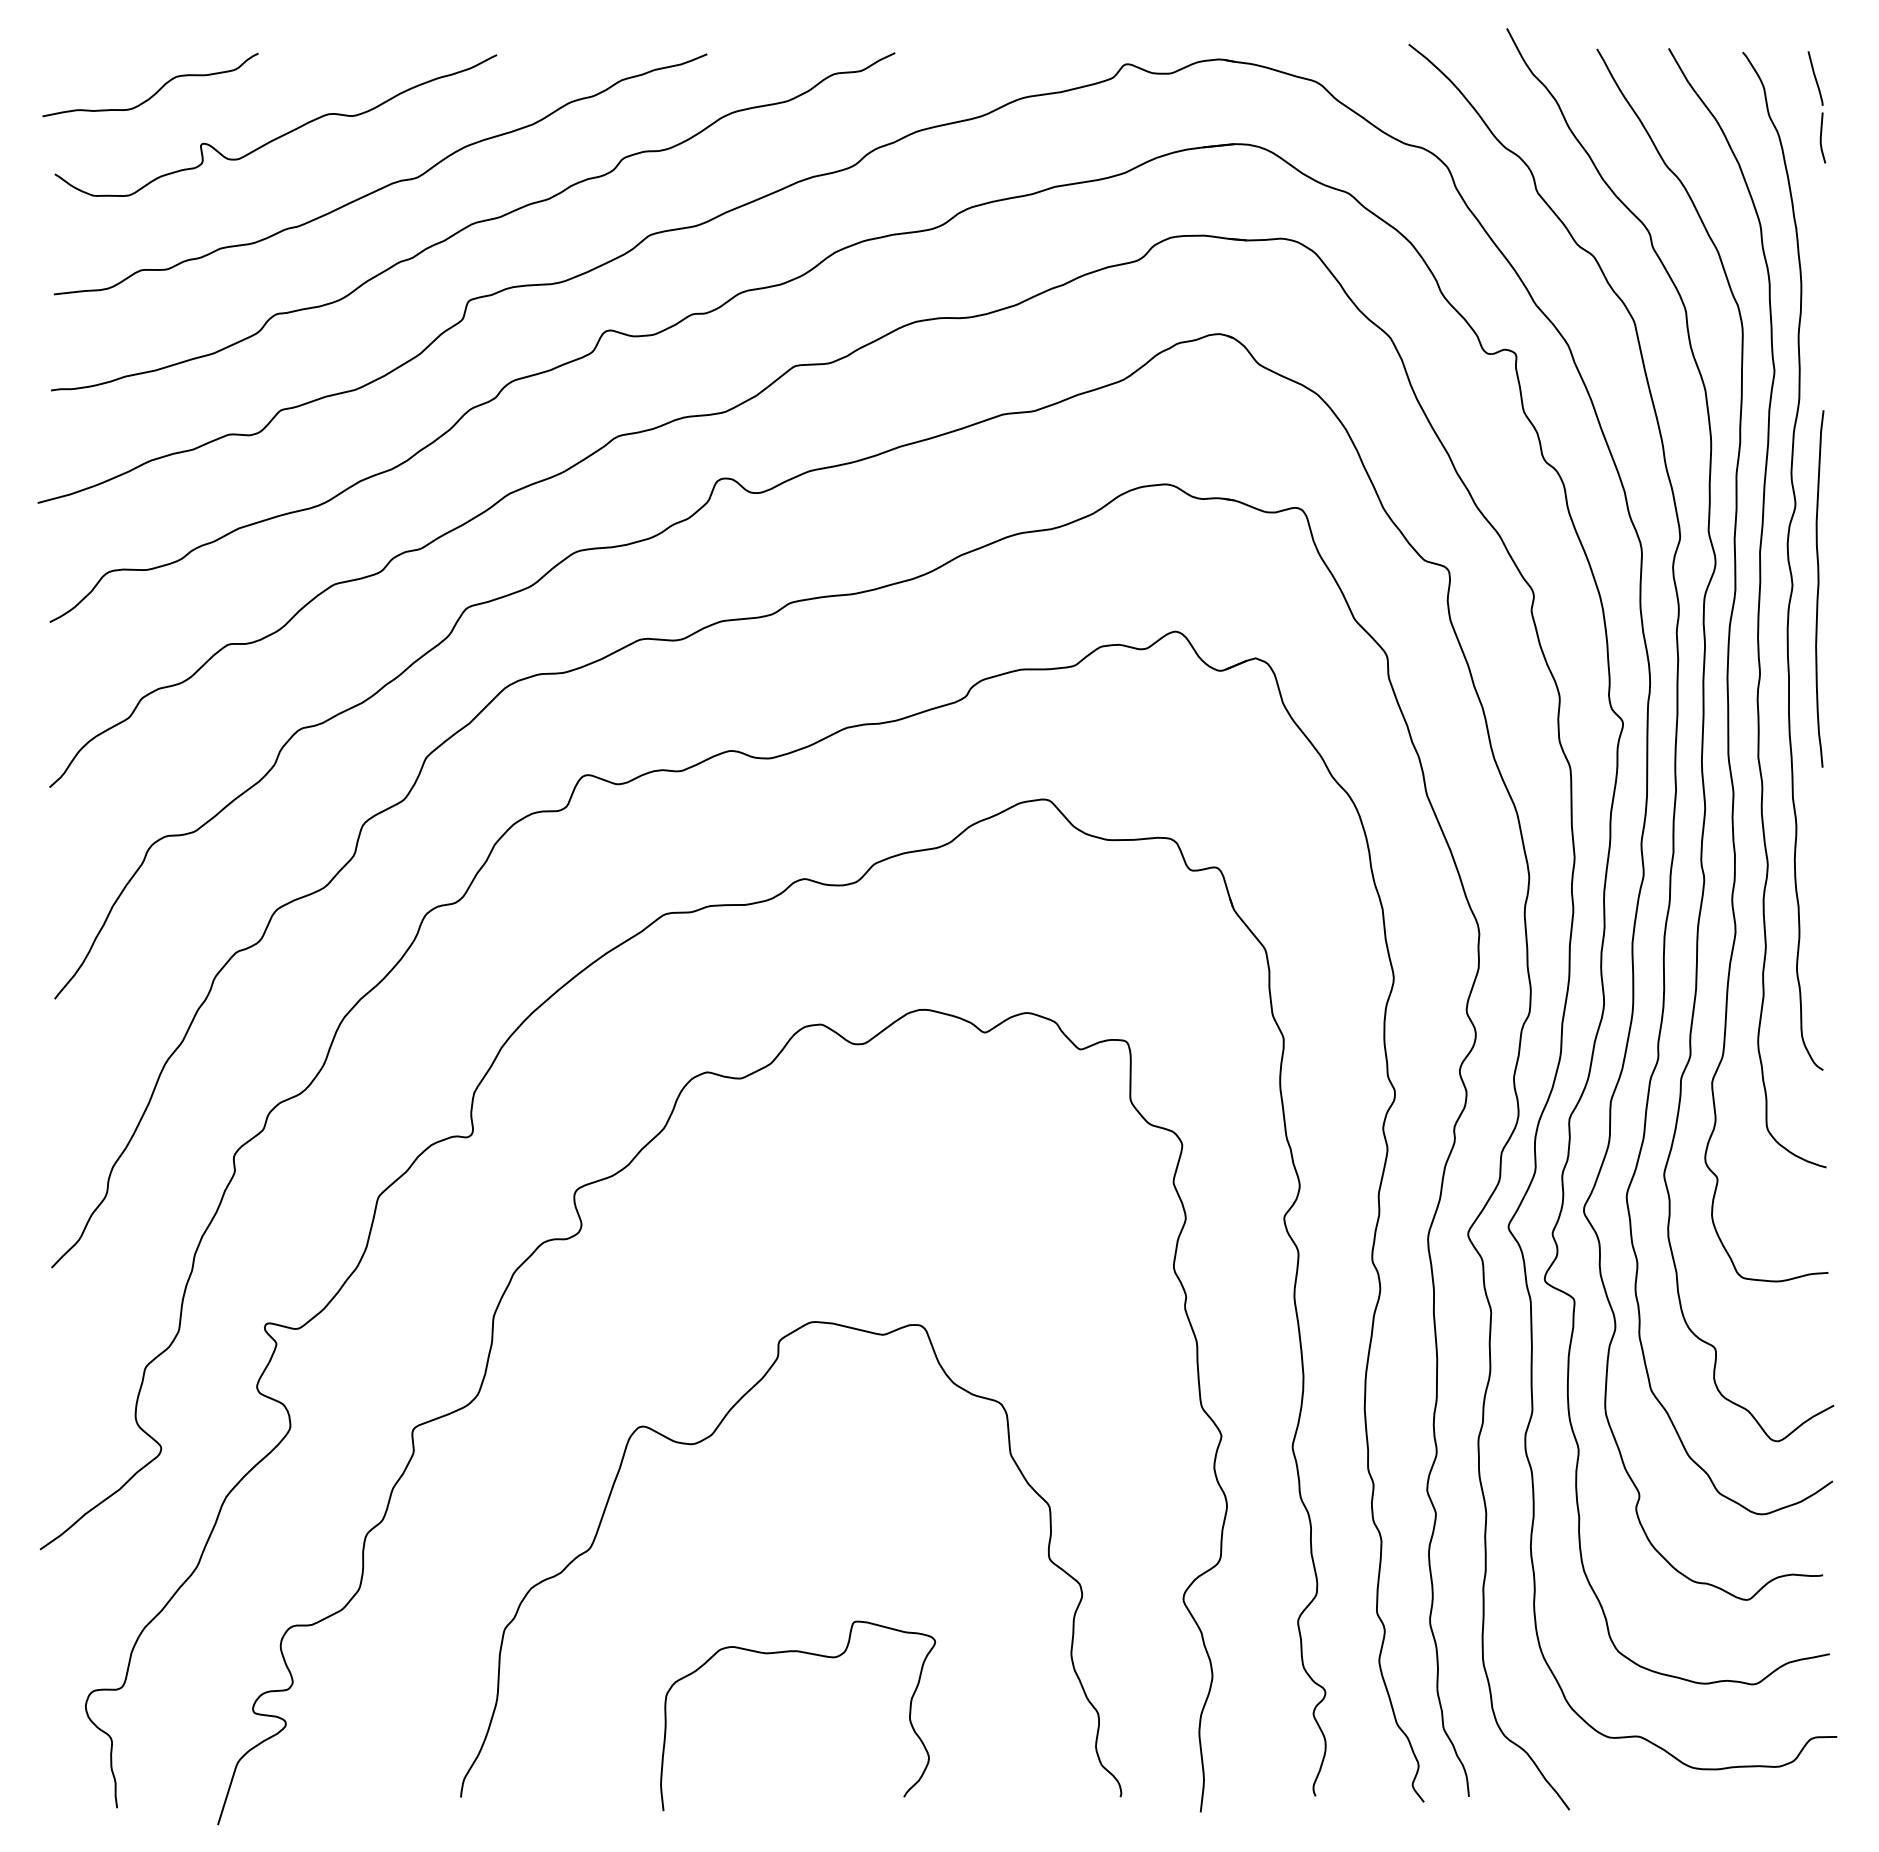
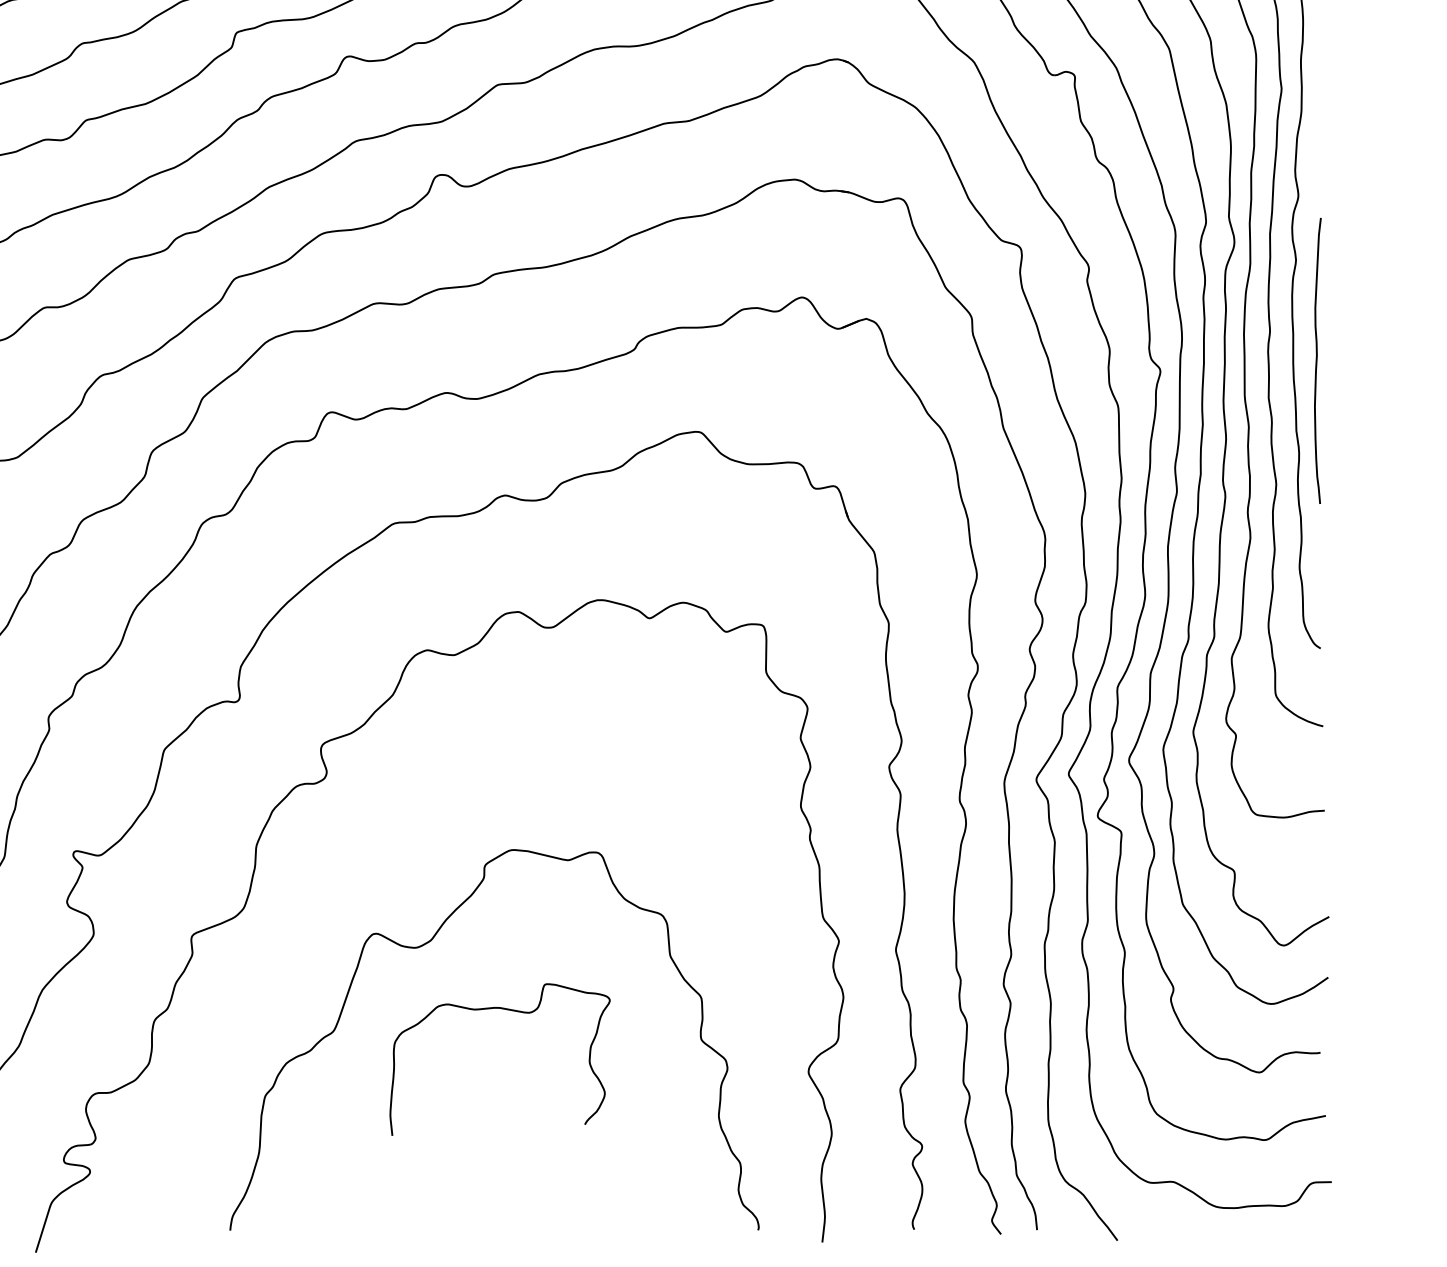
curve: (1819, 588) -> (1317, 360), moved
curve: (808, 1654) -> (508, 1010), moved

